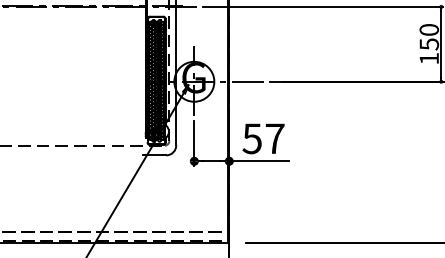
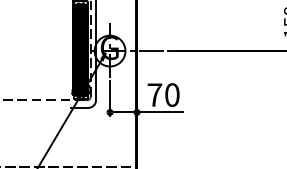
text: (263, 138) -> (163, 94), 57 -> 70

